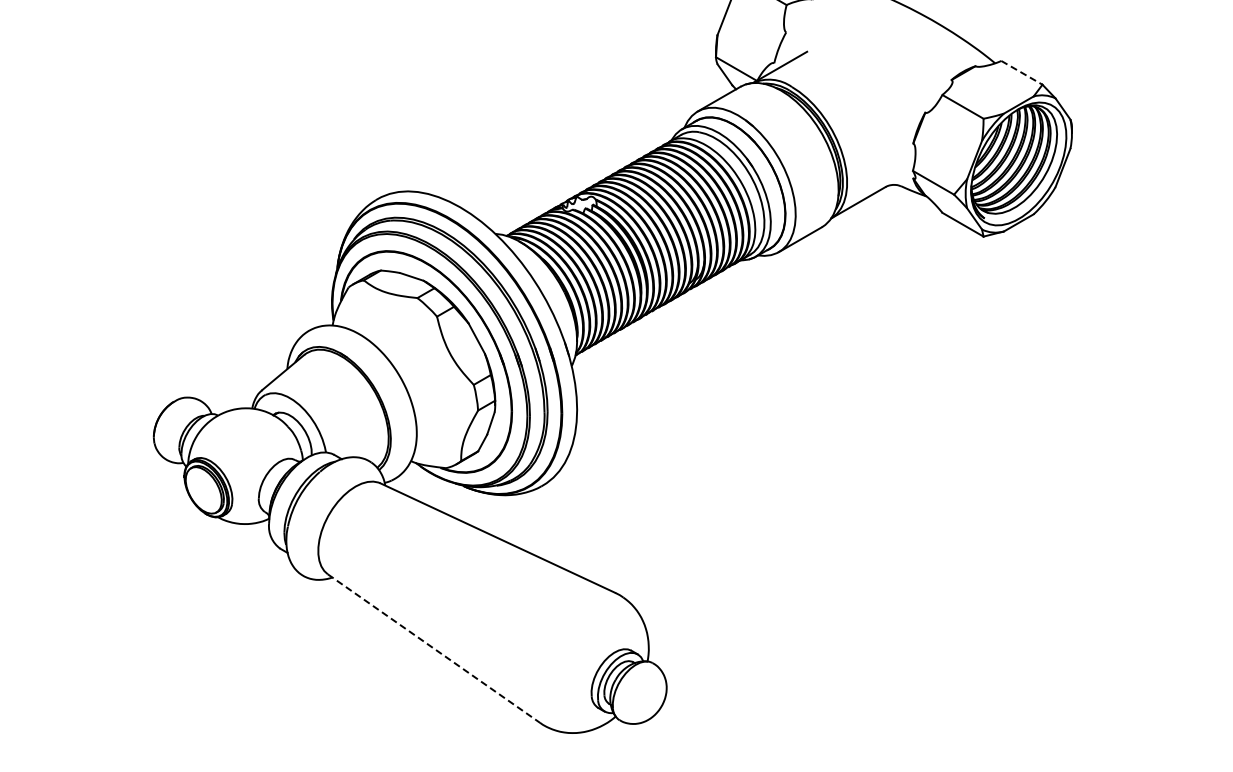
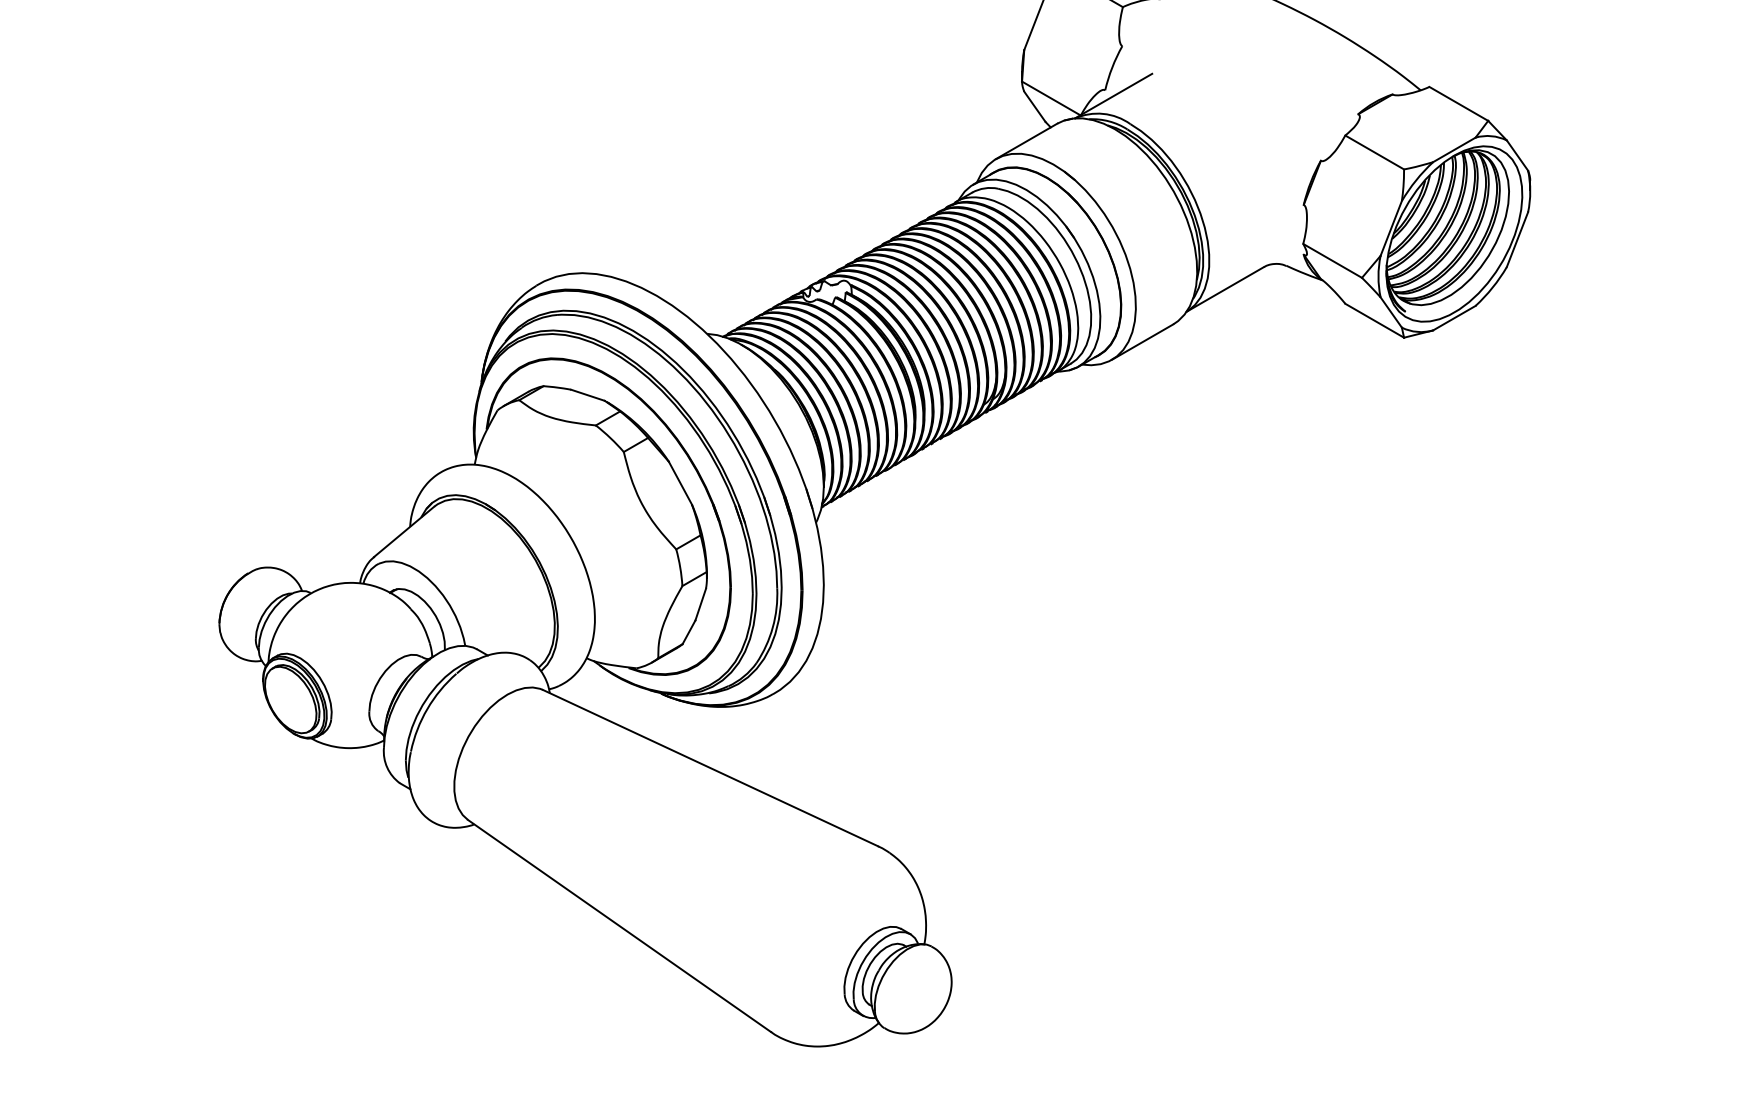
line: (1021, 72) -> (1458, 103), dashed -> solid
line: (434, 648) -> (620, 925), dashed -> solid

